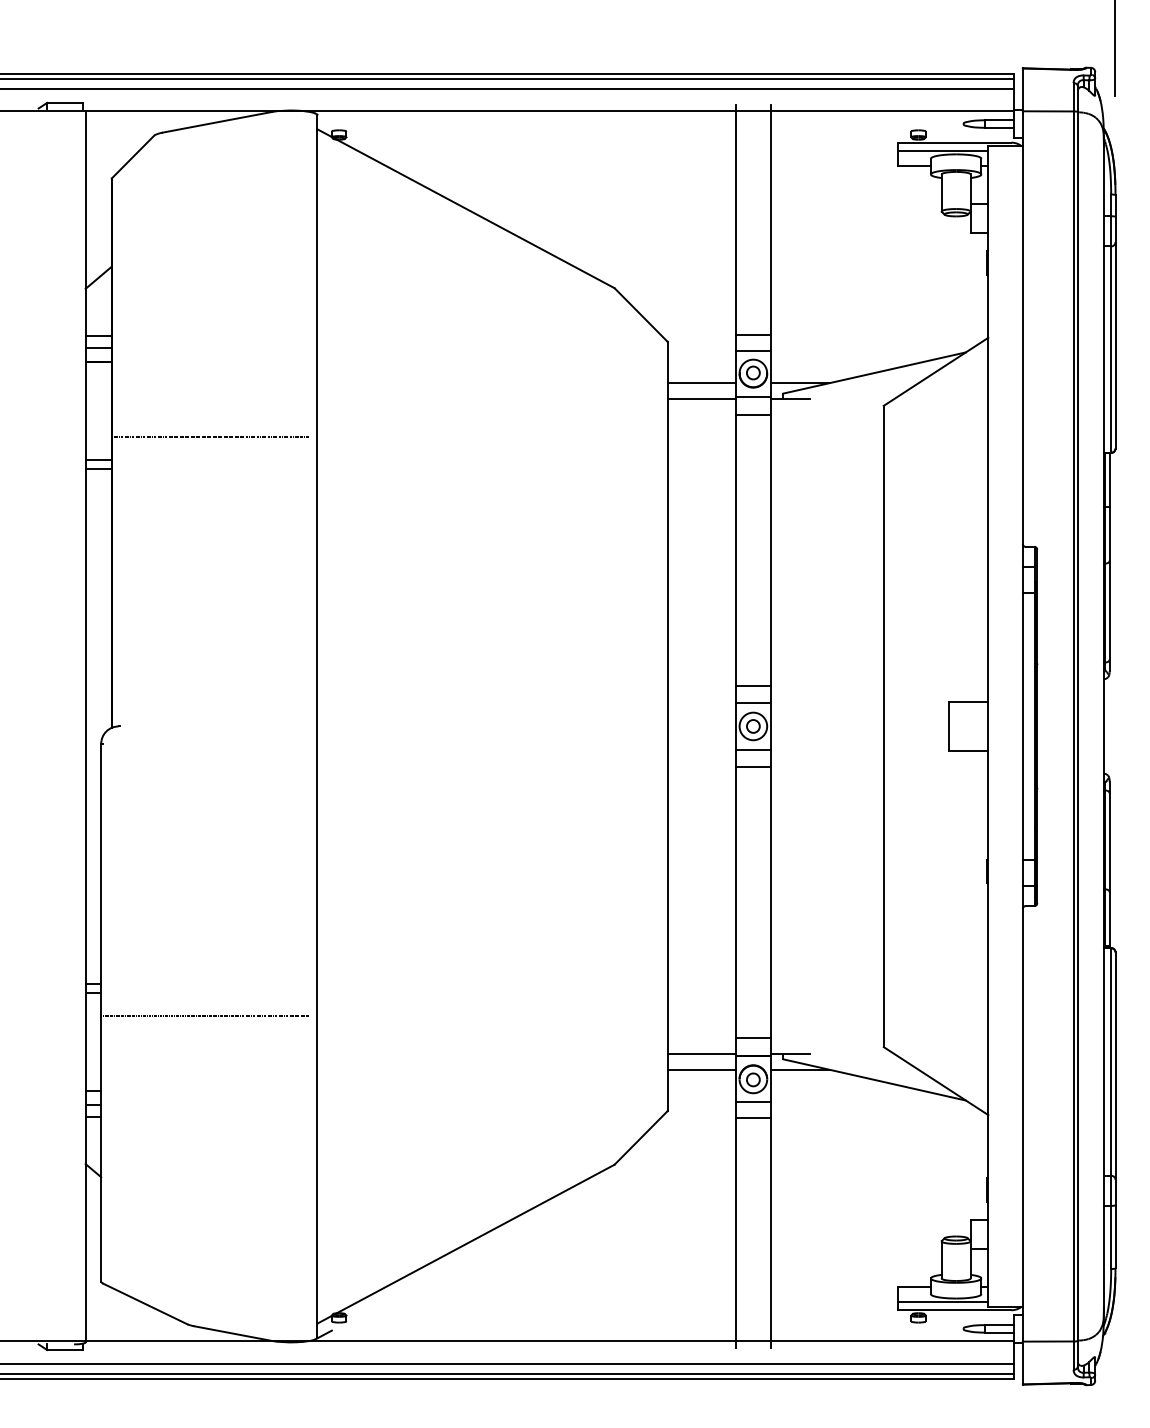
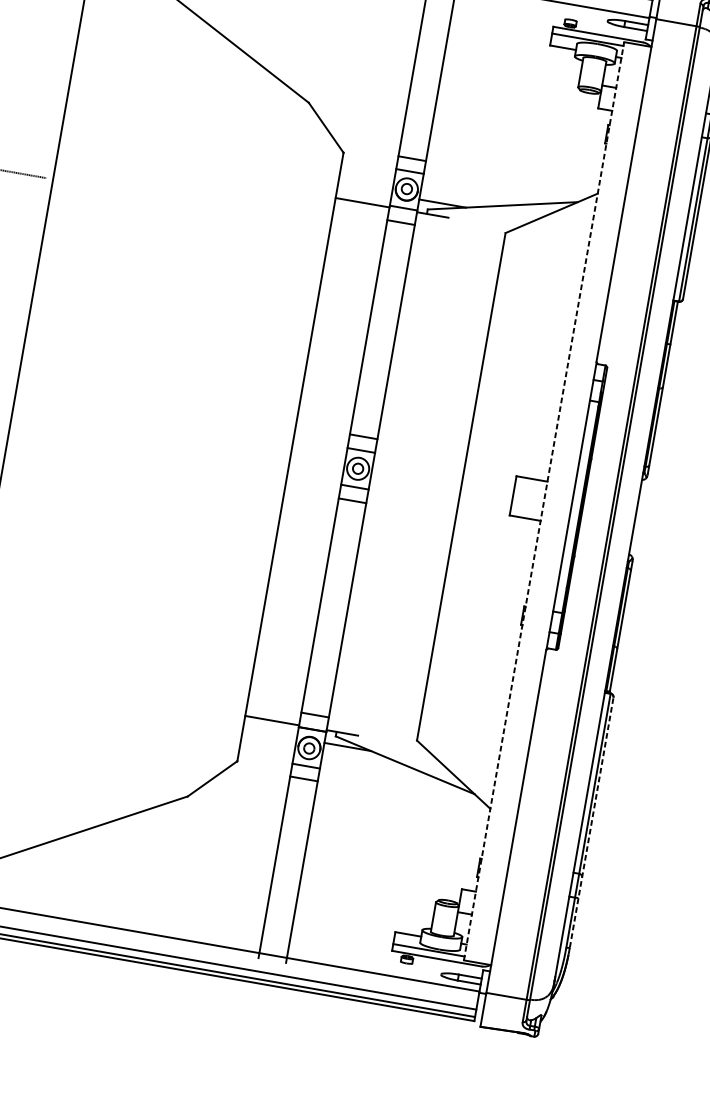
line: (701, 383) -> (364, 190), removed
line: (988, 725) -> (544, 500), solid -> dashed
line: (701, 1069) -> (269, 733), removed
line: (1115, 1110) -> (591, 822), solid -> dashed

